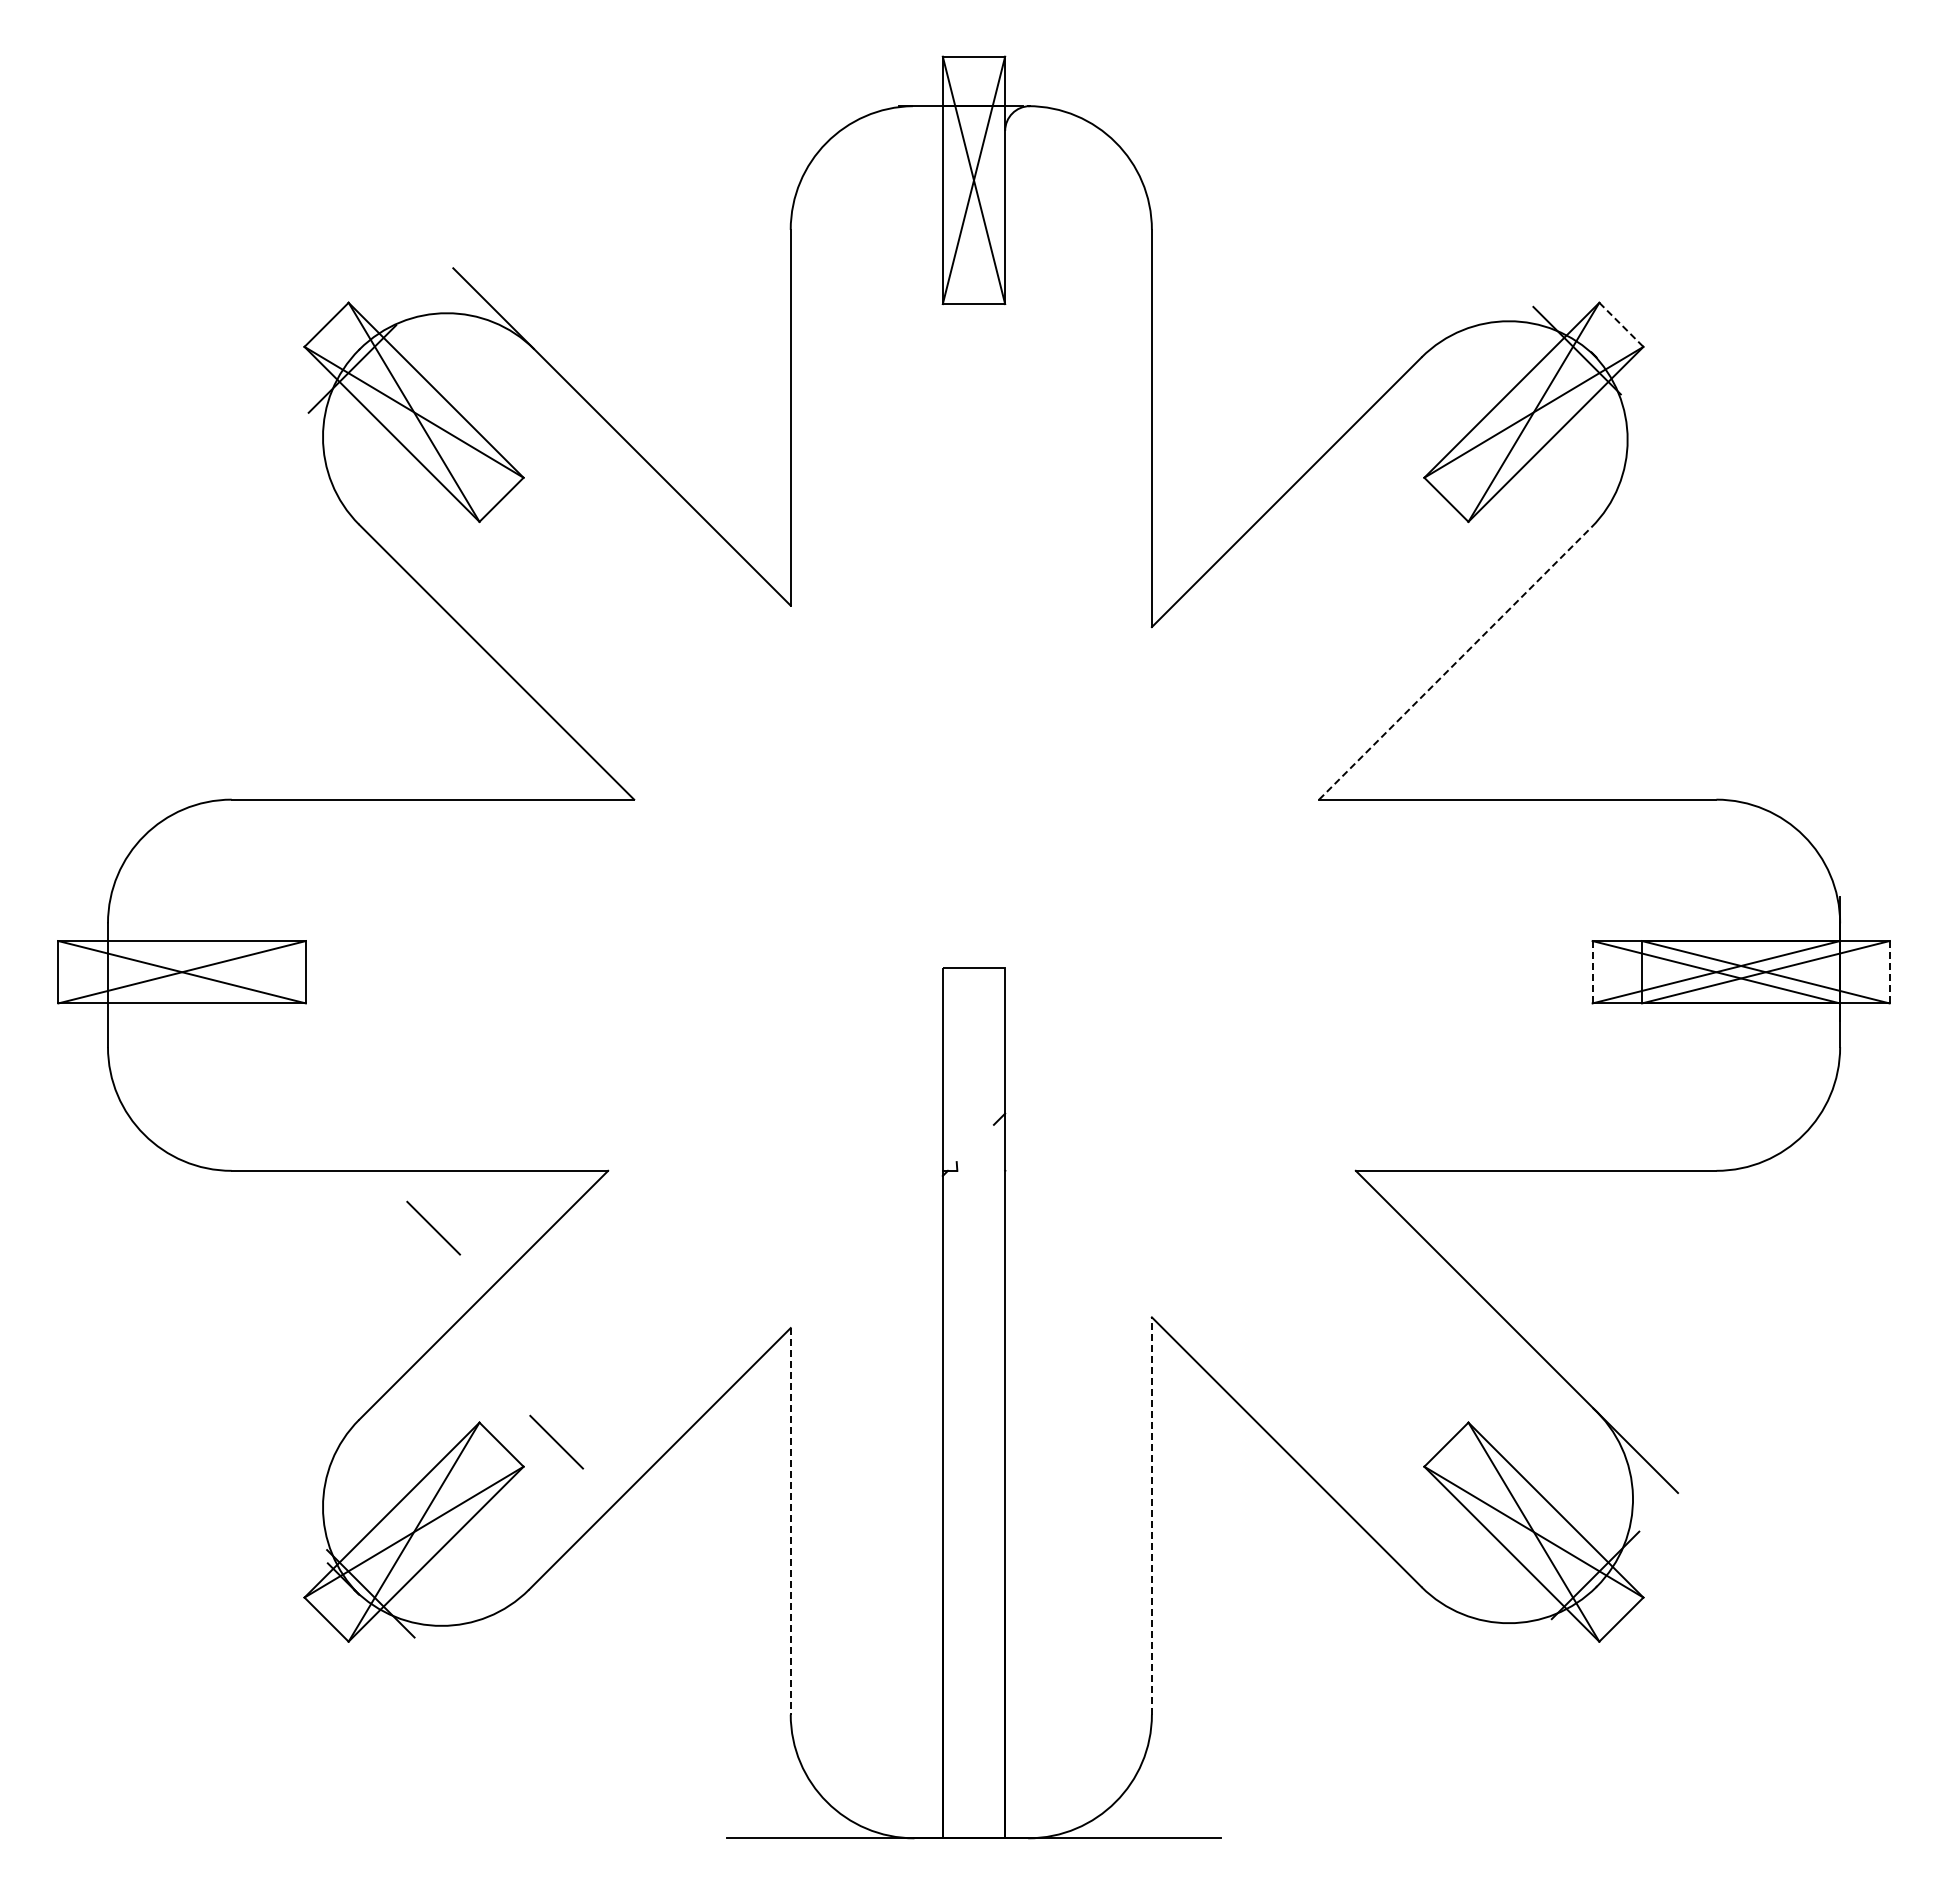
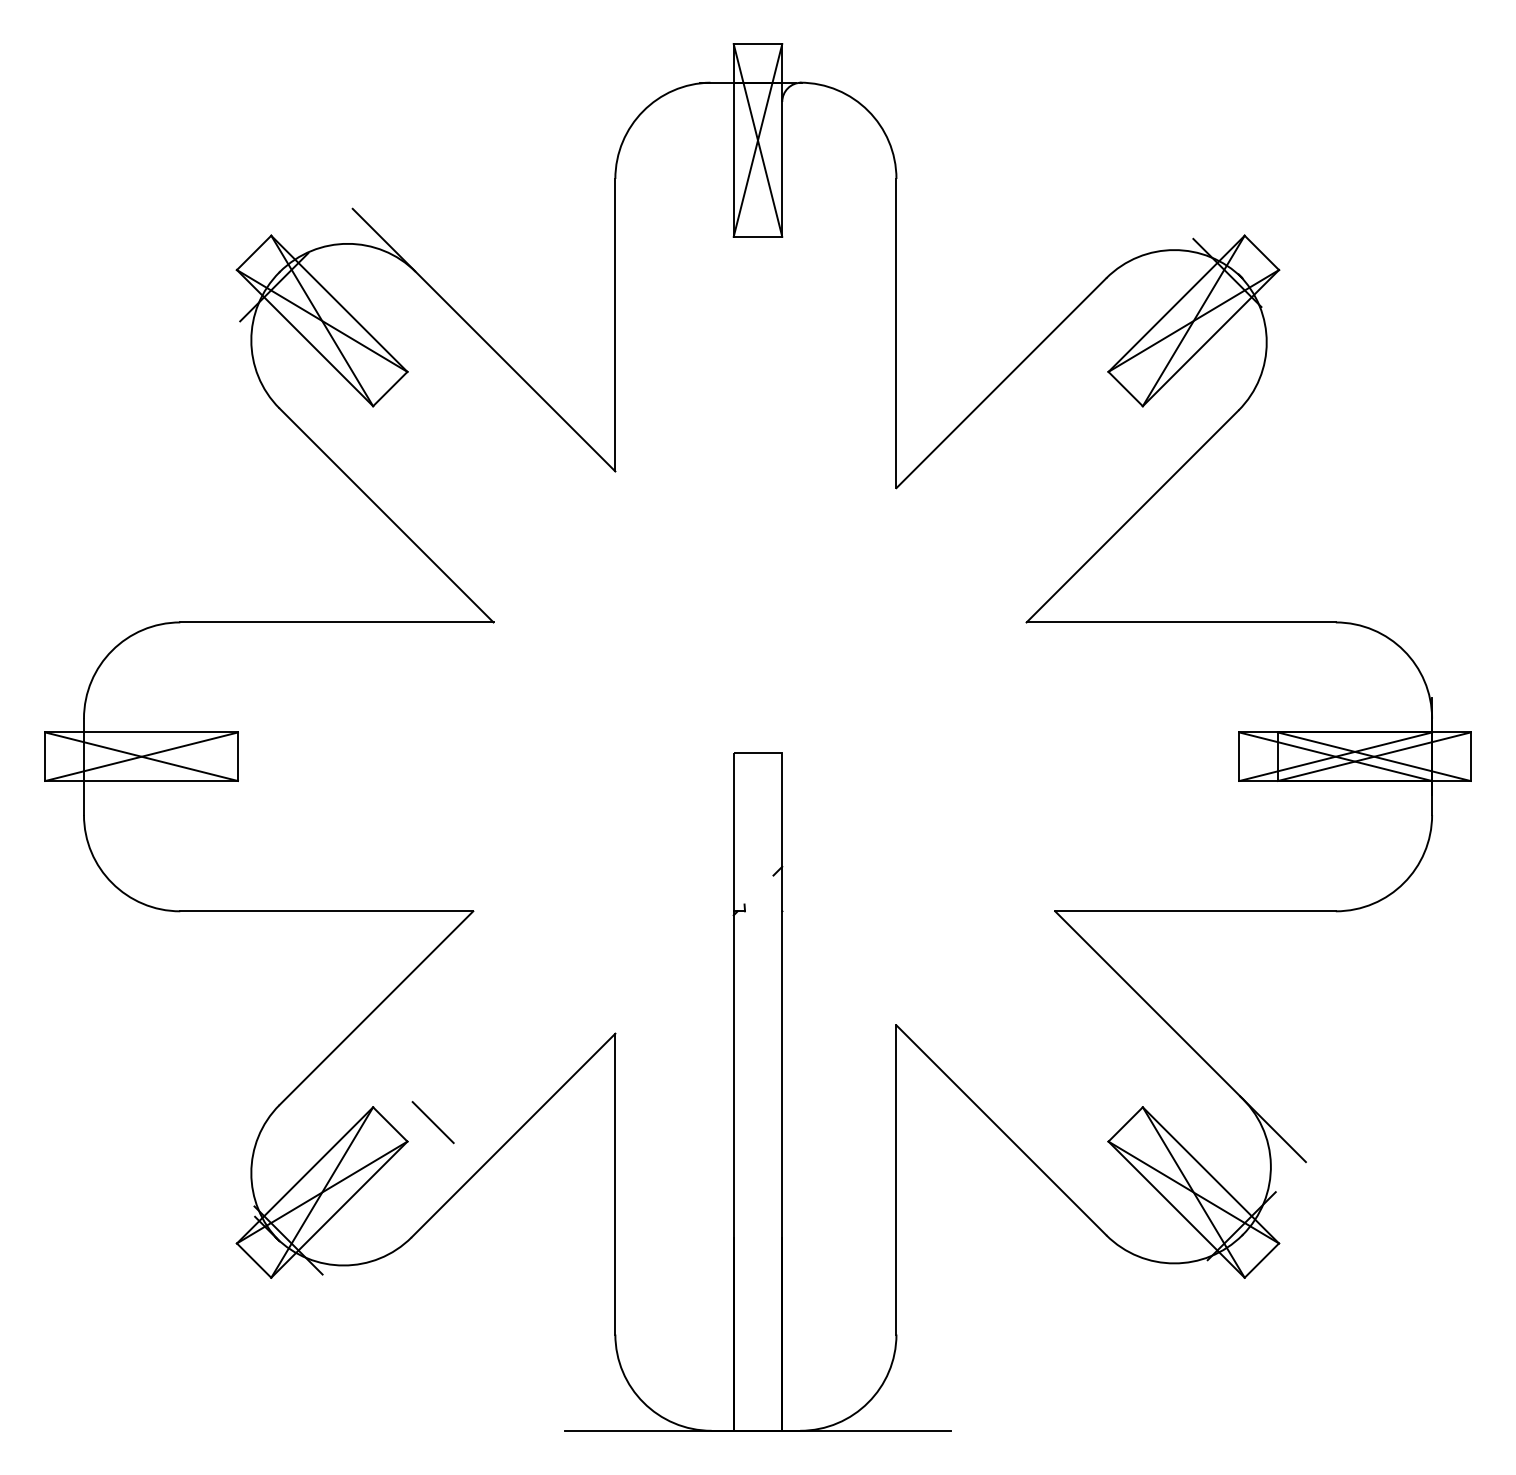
line: (1621, 325) -> (1261, 253), dashed -> solid
line: (1455, 663) -> (1132, 516), dashed -> solid
line: (1592, 971) -> (1239, 756), dashed -> solid
line: (1889, 972) -> (1470, 756), dashed -> solid
line: (433, 1227) -> (337, 955), removed
line: (1151, 1515) -> (896, 1179), dashed -> solid
line: (790, 1521) -> (615, 1184), dashed -> solid

